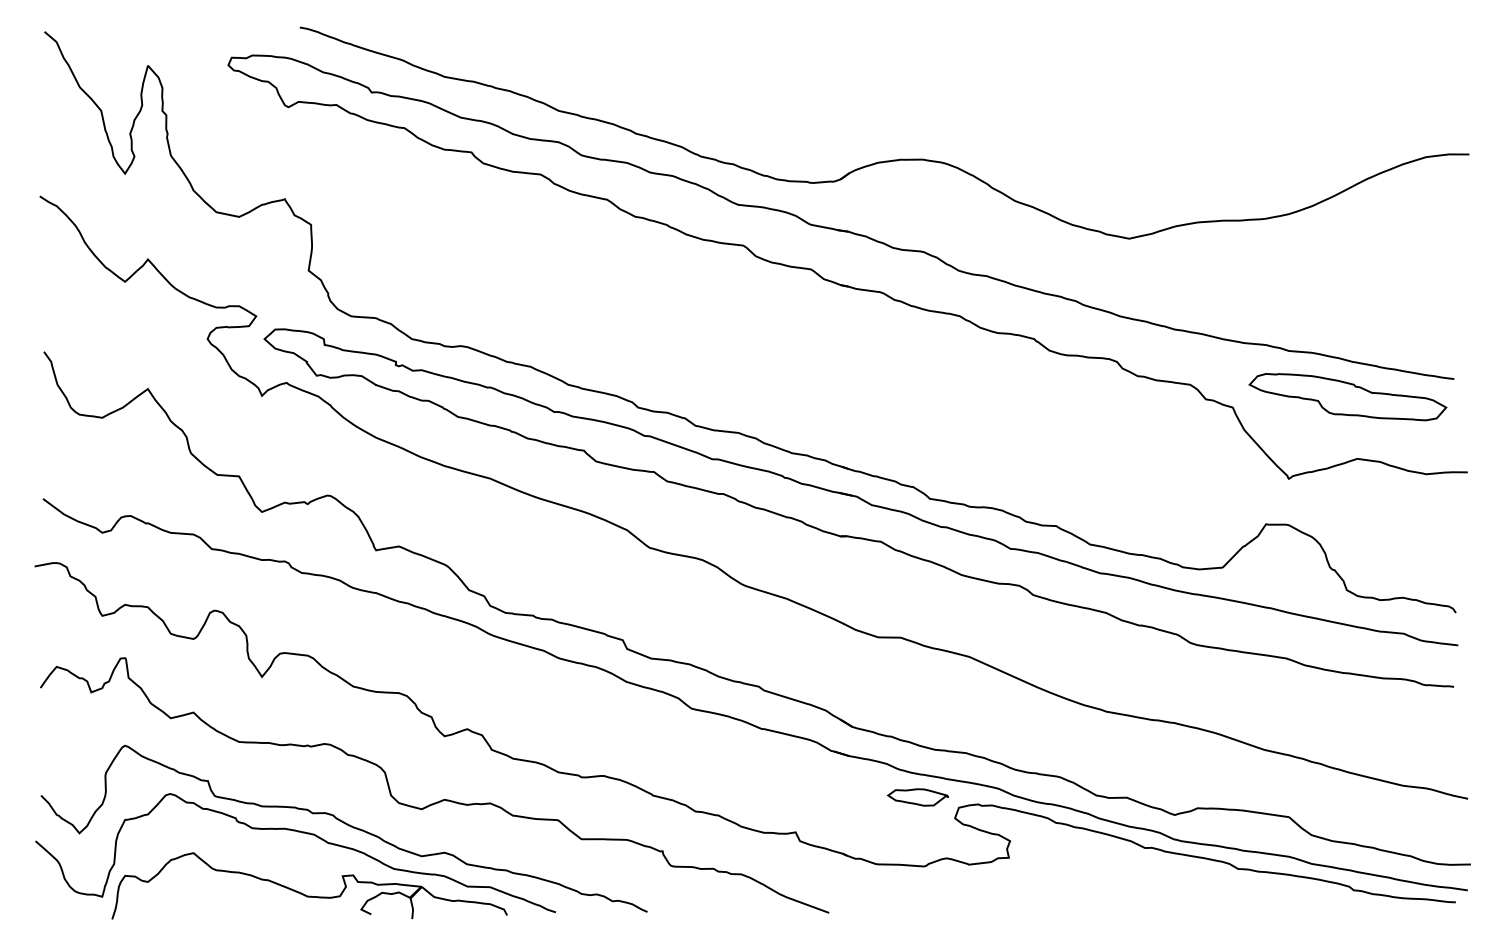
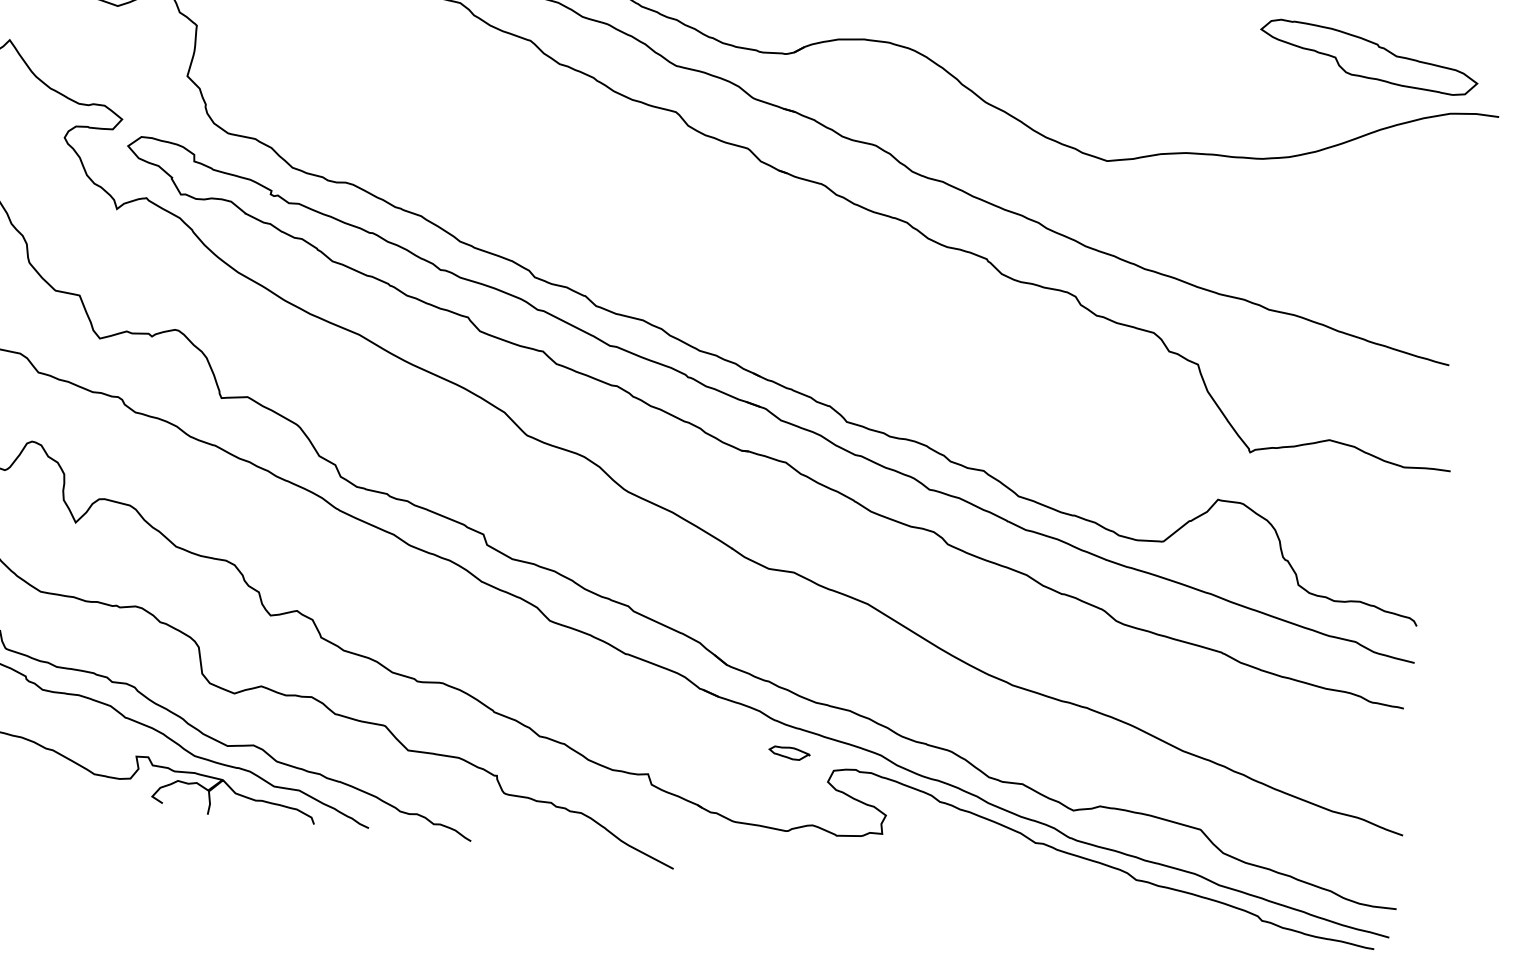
part: (1347, 397) -> (1368, 57), moved
part: (917, 797) -> (789, 753), size x0.6

